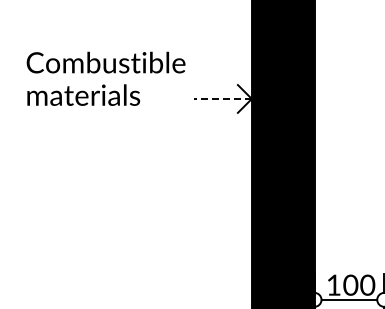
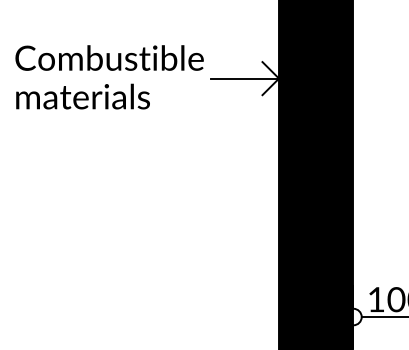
text: (105, 78) -> (108, 76), moved
line: (223, 98) -> (245, 78), dashed -> solid

